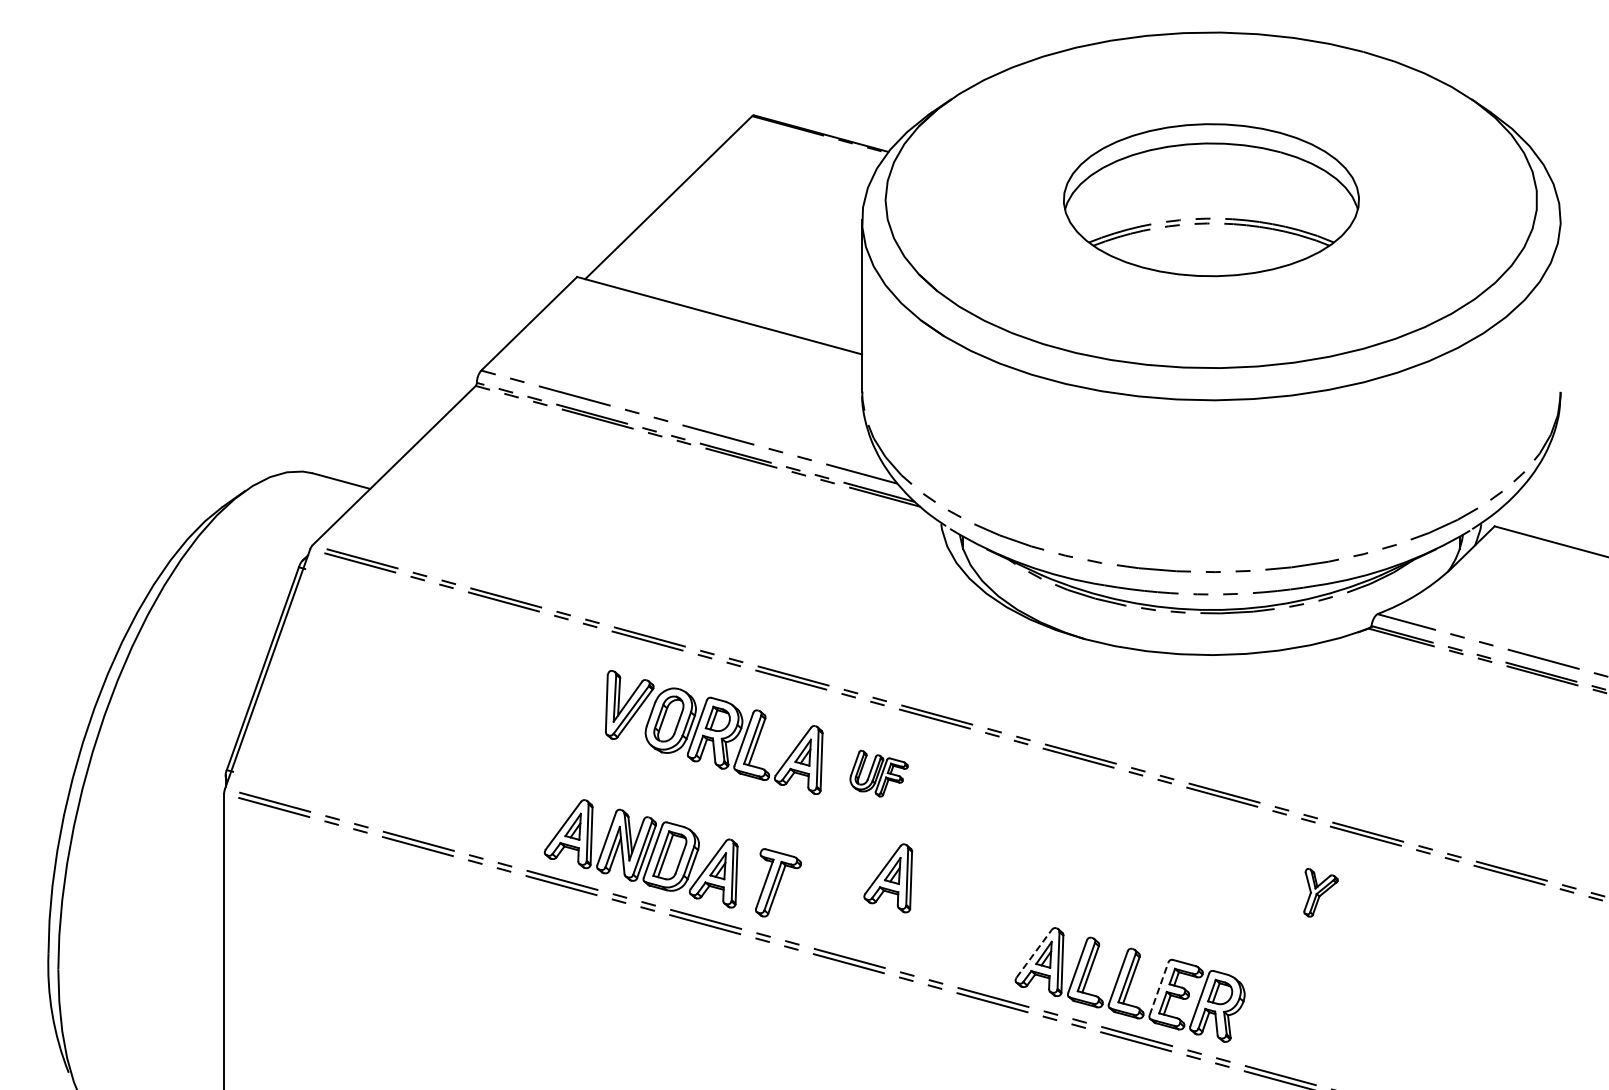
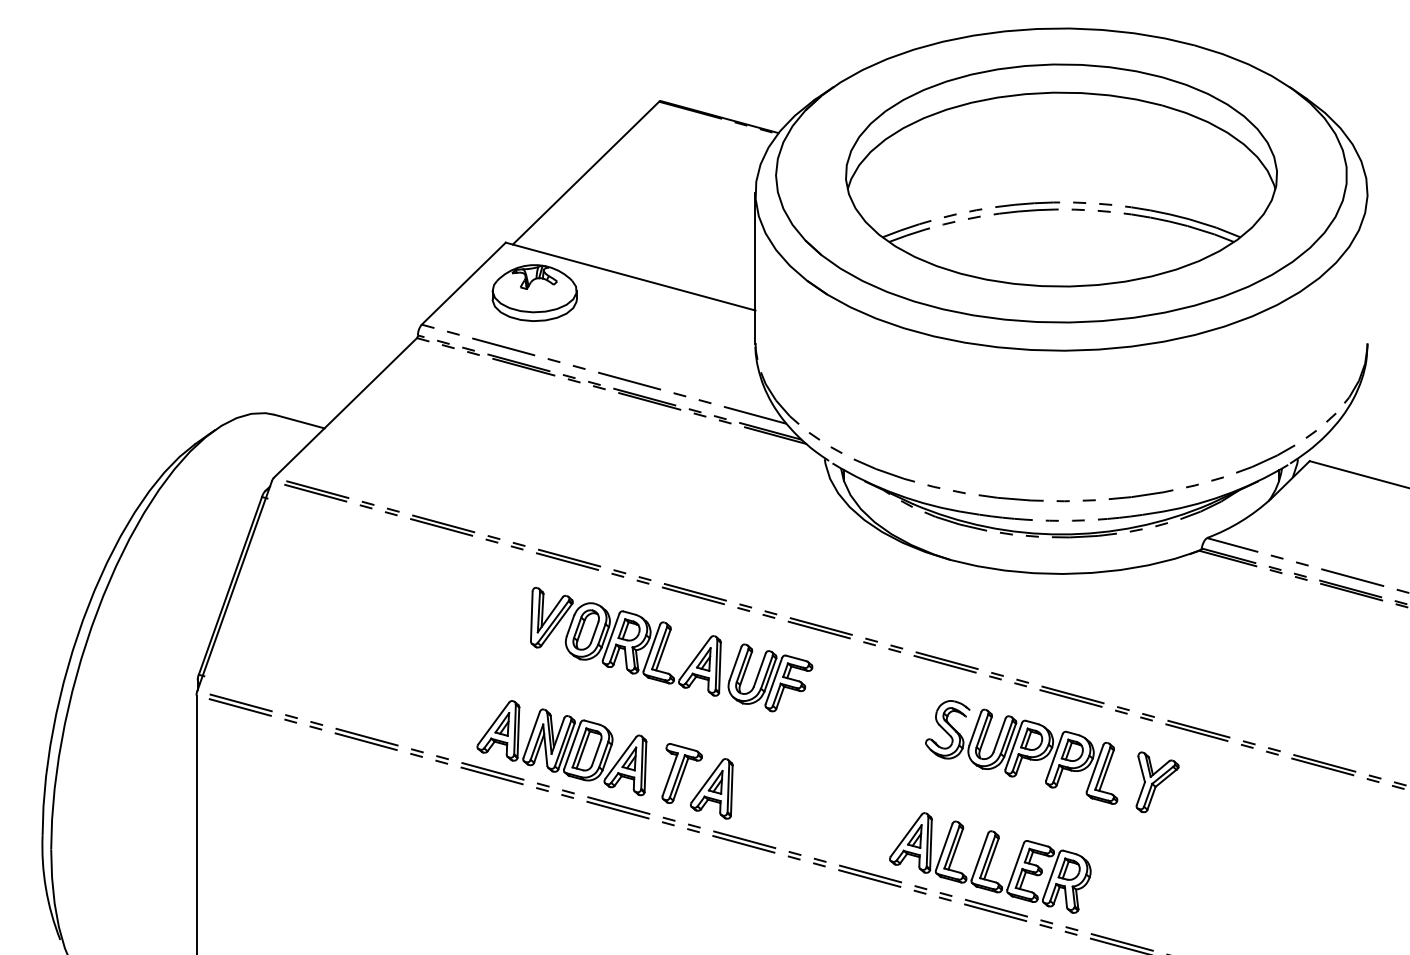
part: (1211, 199) -> (1061, 174), size x1.67
part: (609, 334) -> (534, 293), added
part: (878, 773) -> (769, 677), size x1.67
part: (1165, 858) -> (1021, 752), added
part: (888, 878) -> (712, 788), moved
part: (1320, 892) -> (1157, 781), size x1.43
line: (1034, 953) -> (906, 835), dashed -> solid
line: (1159, 988) -> (1016, 866), dashed -> solid

